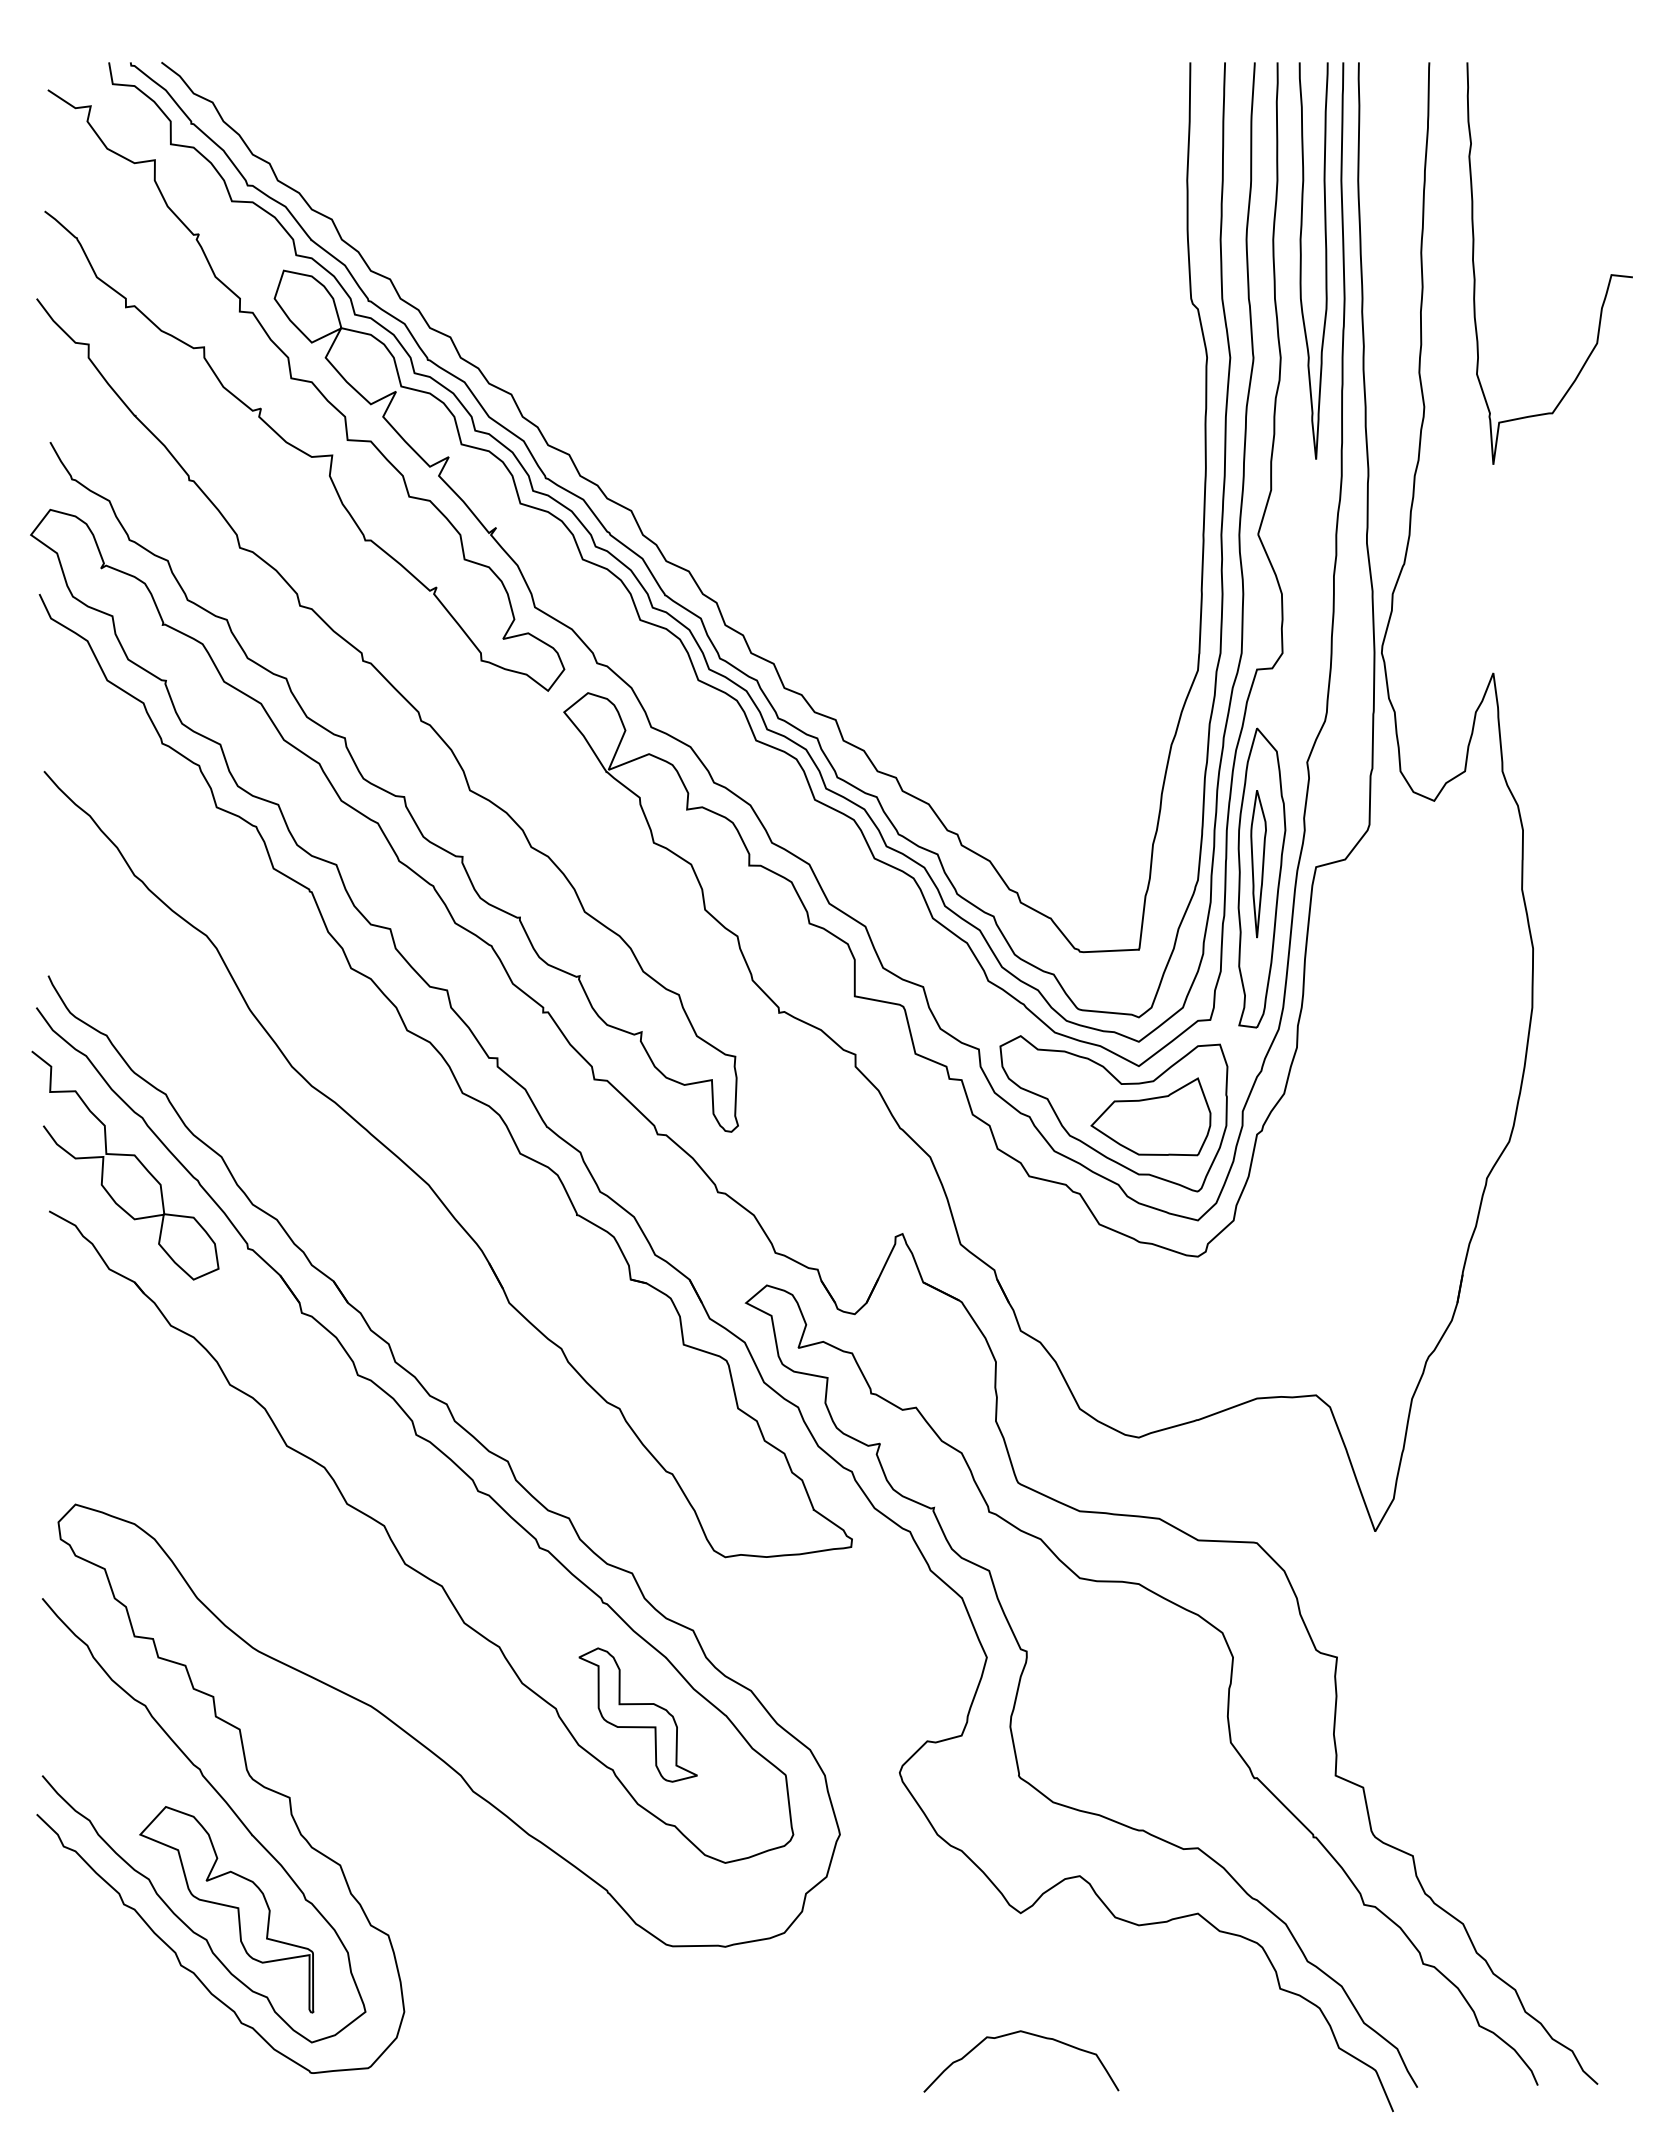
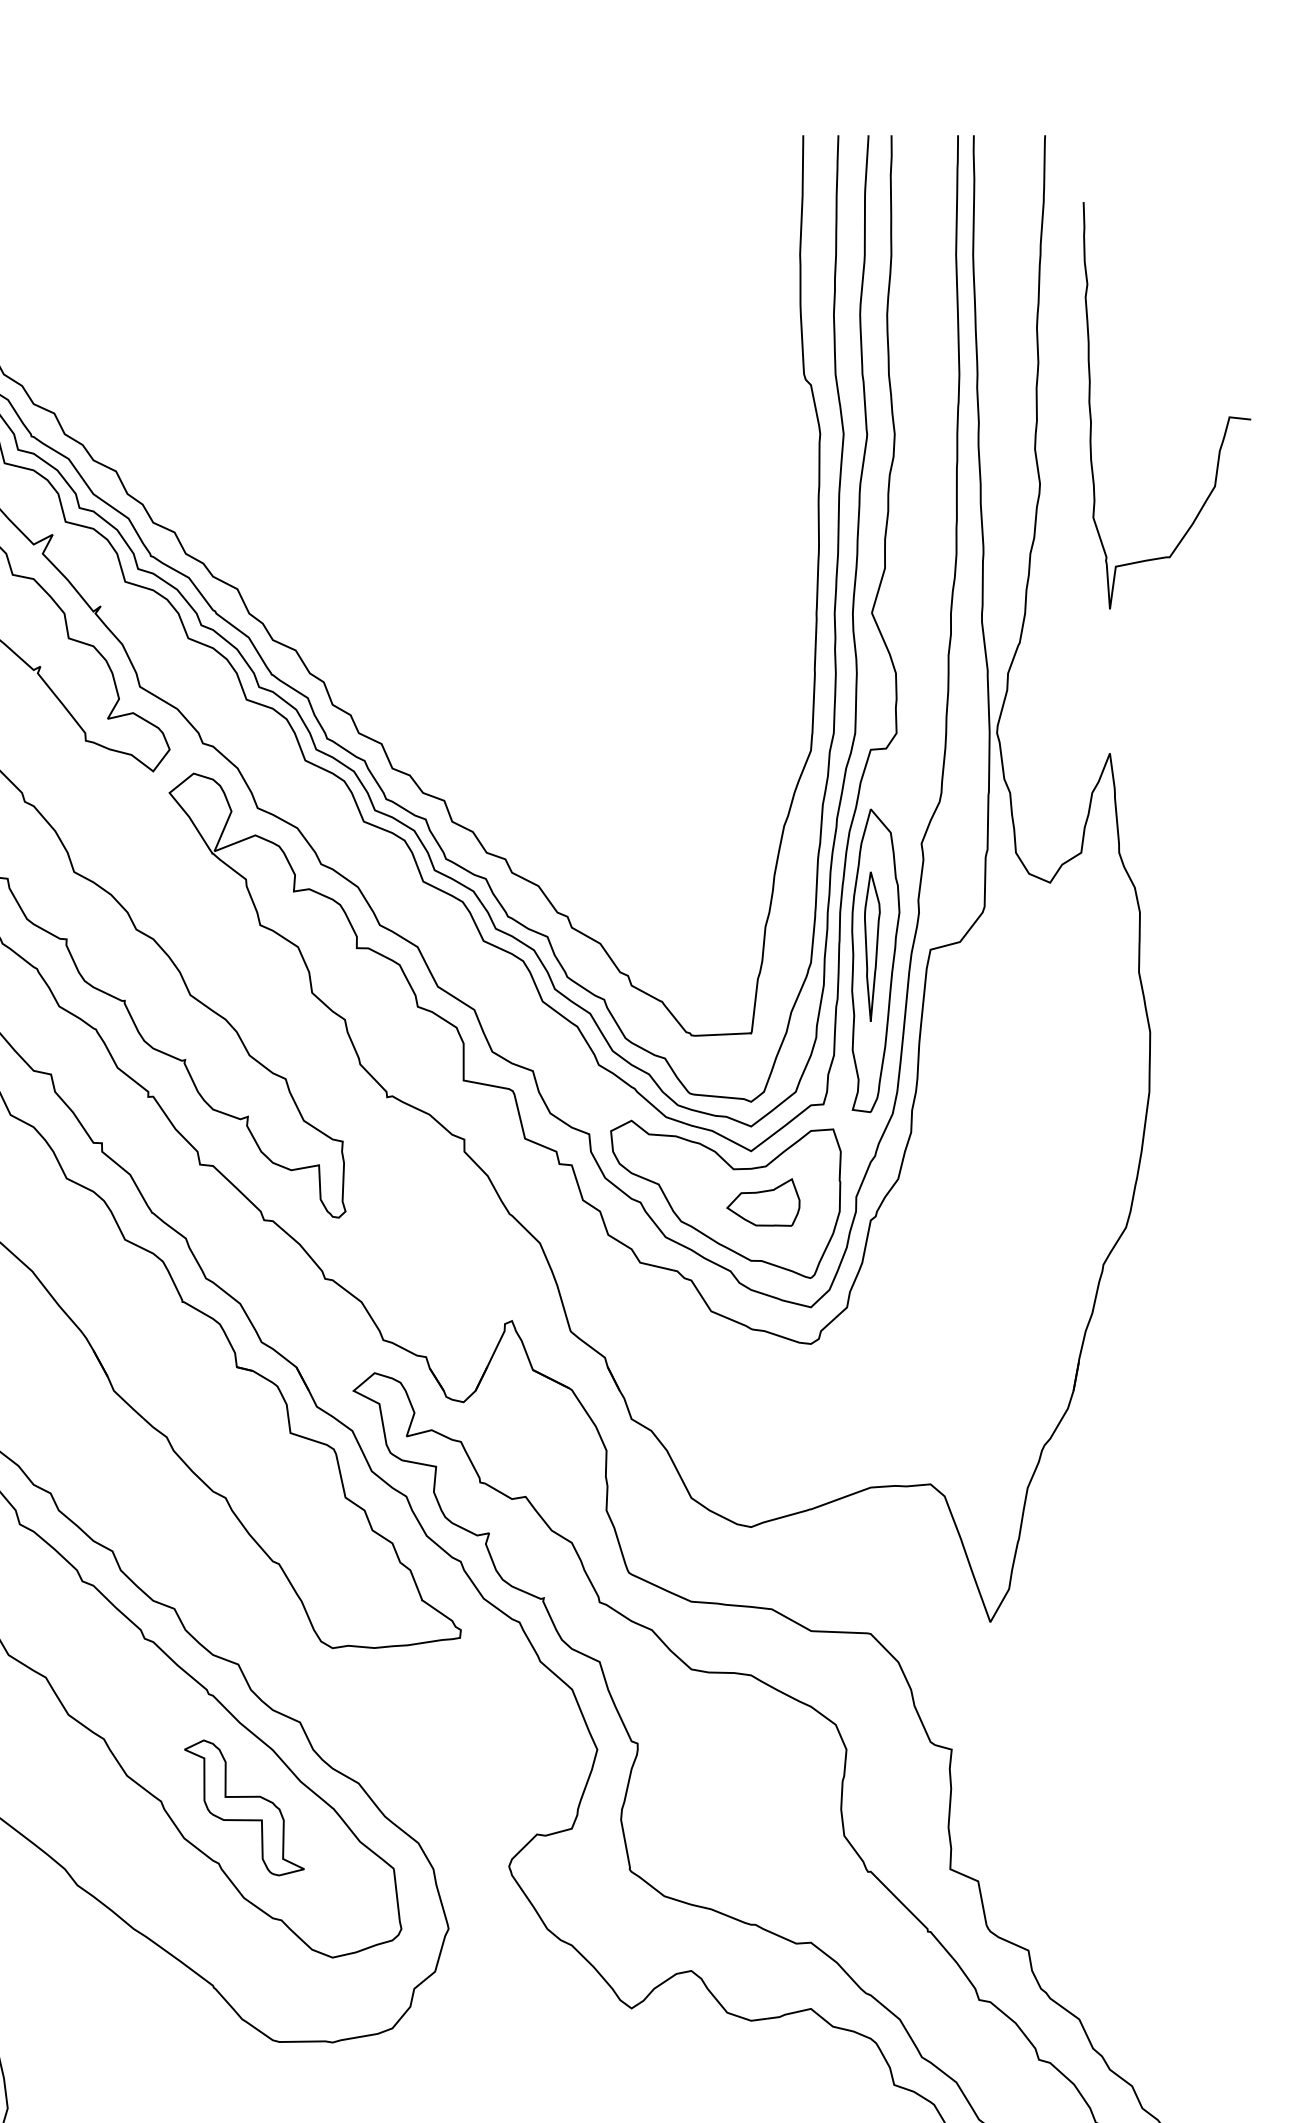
curve: (1301, 260) -> (915, 335), removed
curve: (1608, 281) -> (1226, 423), moved
part: (1150, 1116) -> (762, 1202), size x0.6

